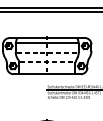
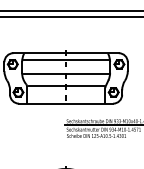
line: (47, 53) -> (66, 74), dashed -> solid
line: (47, 61) -> (66, 86), dashed -> solid

